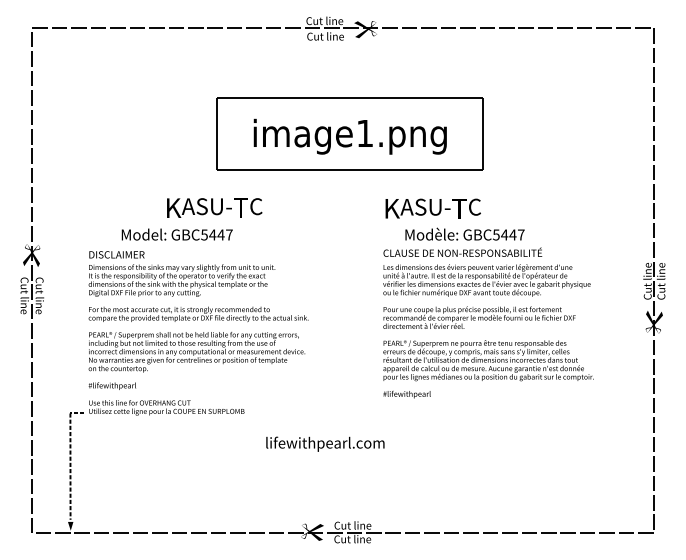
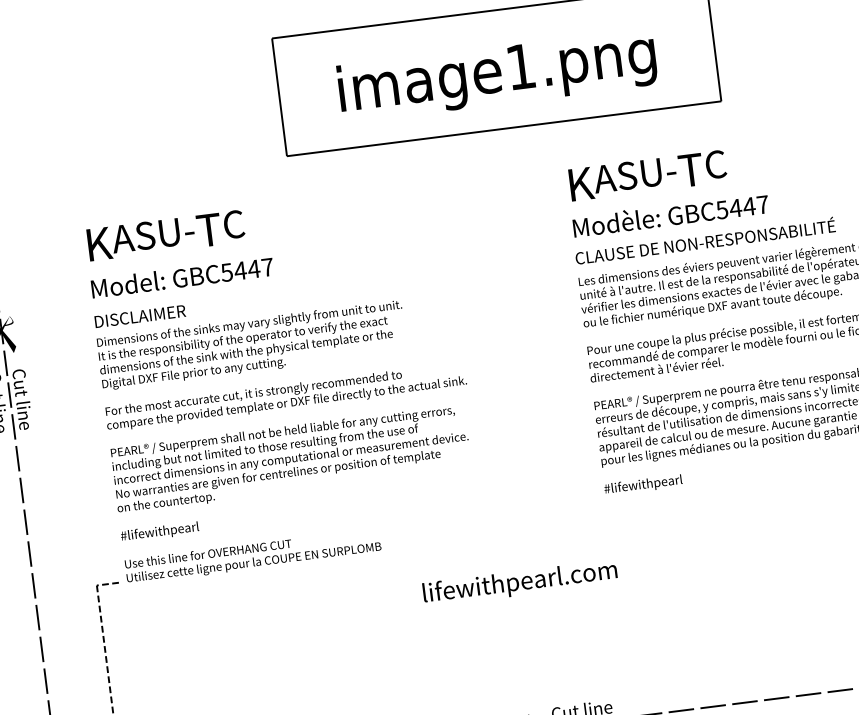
text: (214, 207) -> (165, 234), moved
text: (464, 233) -> (669, 214), moved
text: (176, 234) -> (181, 277), moved

